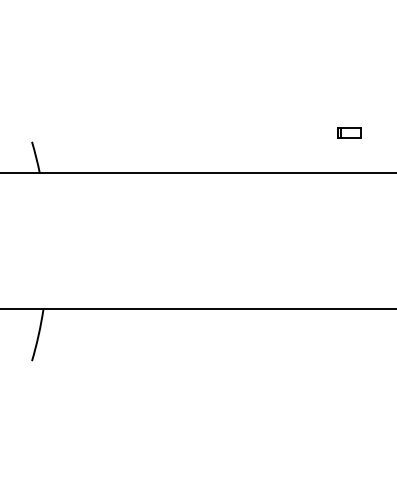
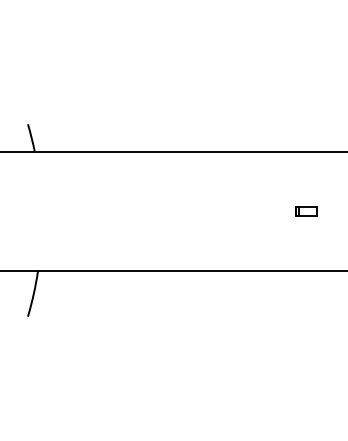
part: (349, 132) -> (306, 210), moved

